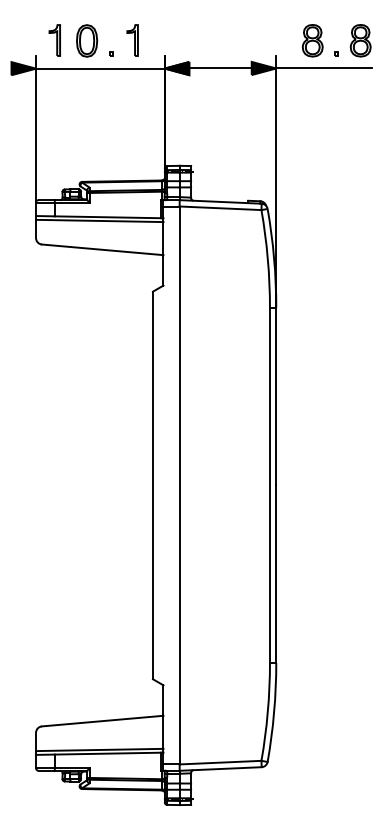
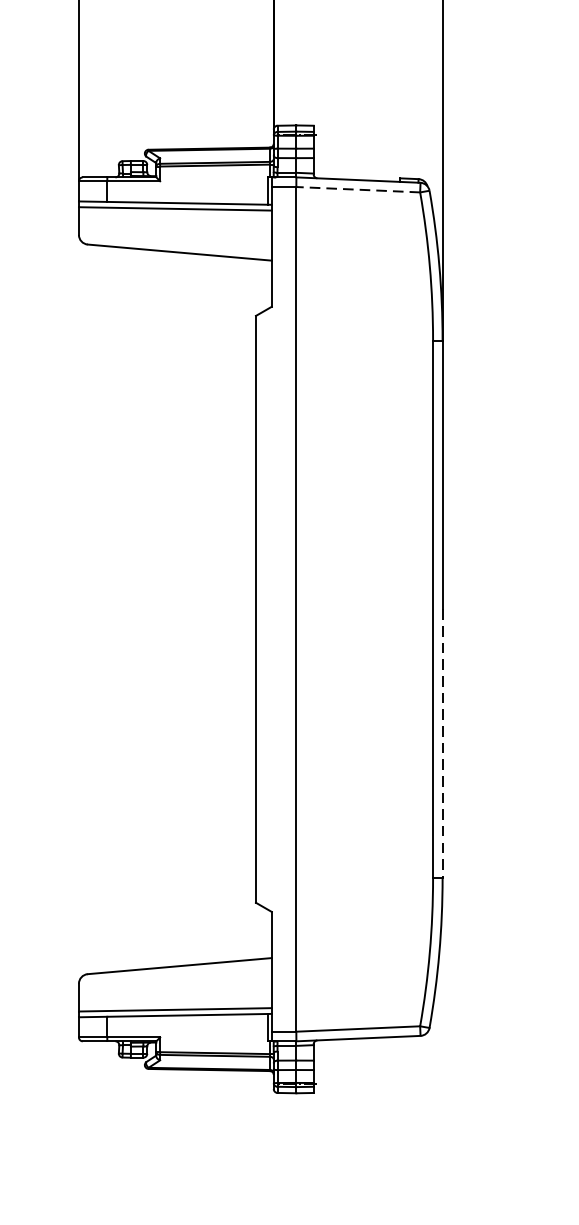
line: (220, 208) -> (358, 190), solid -> dashed
line: (276, 574) -> (442, 744), solid -> dashed

